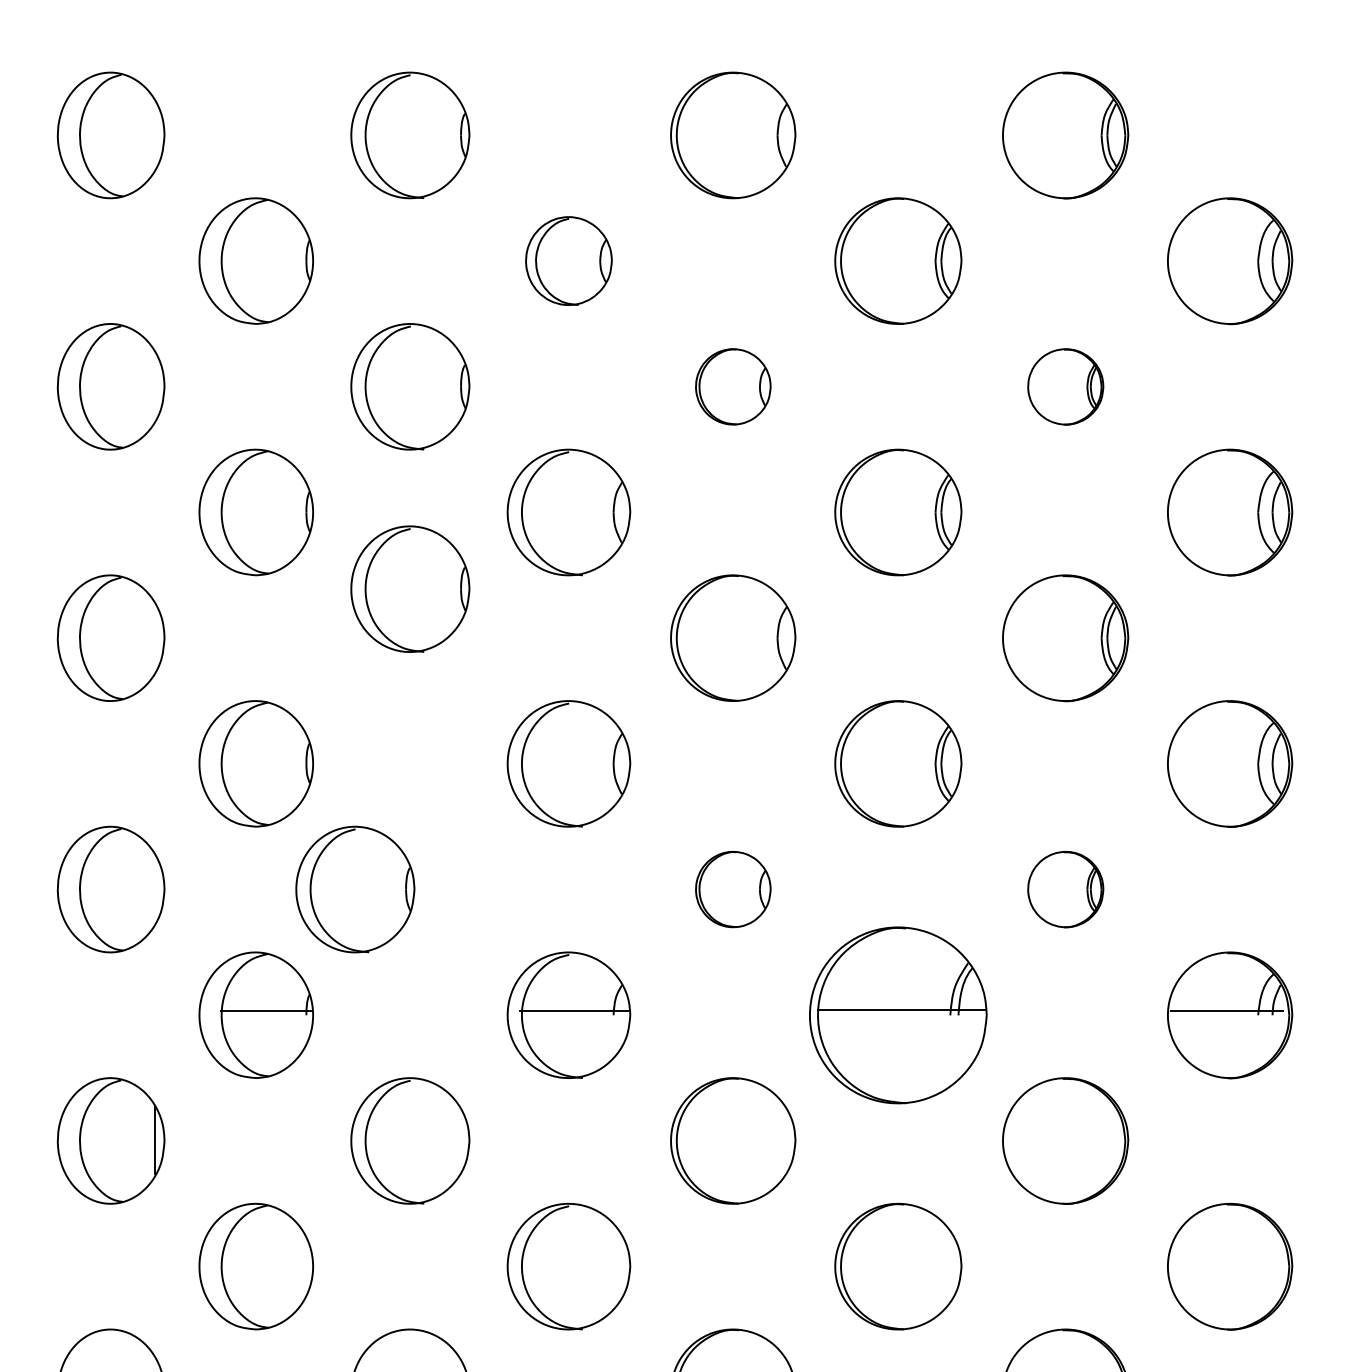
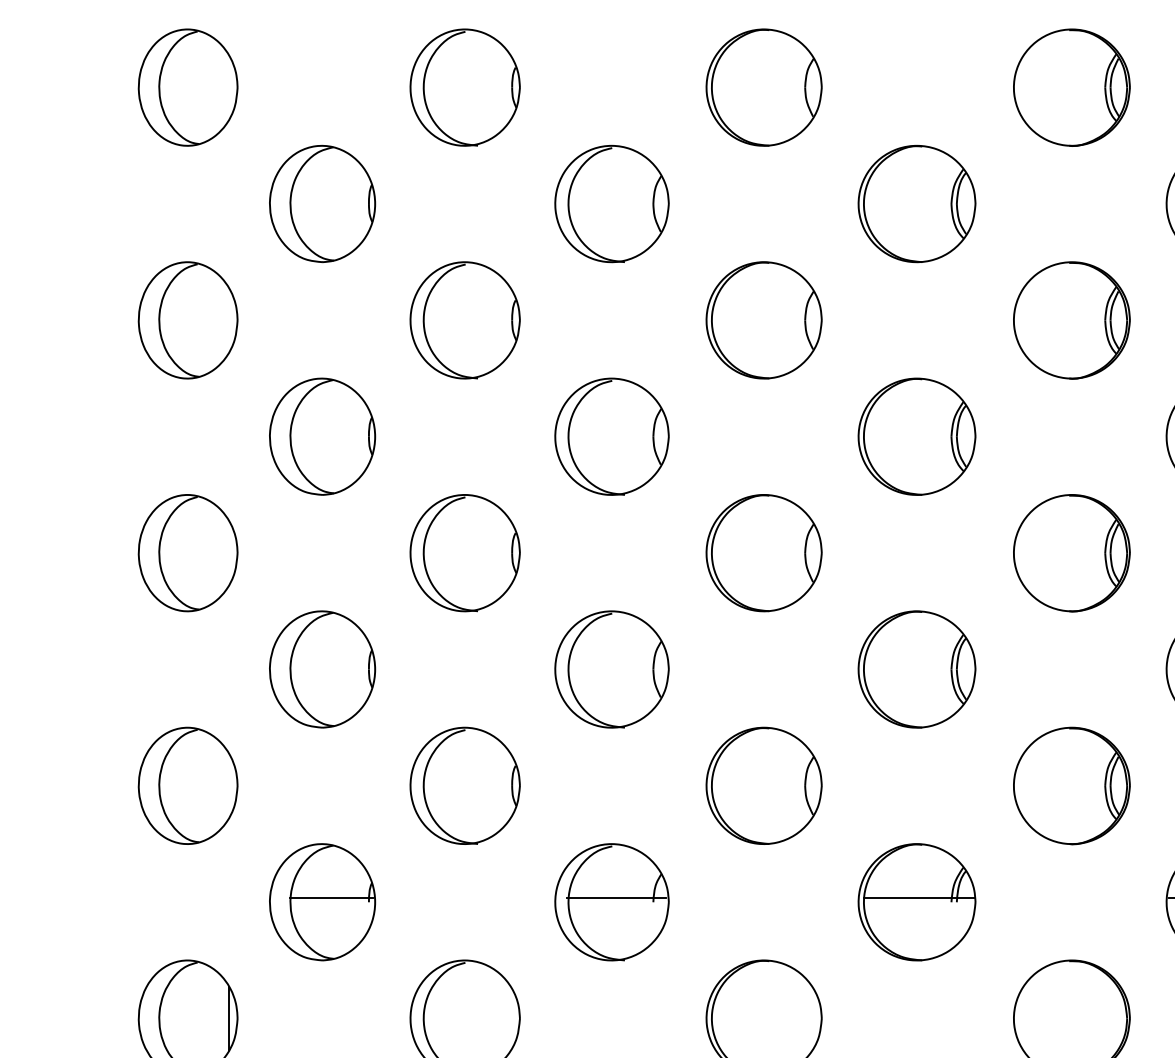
part: (568, 260) -> (611, 203), size x1.43
part: (733, 386) -> (764, 320), size x1.67
part: (1065, 386) -> (1071, 320), size x1.67
part: (410, 588) -> (465, 552), moved
part: (355, 889) -> (465, 785), moved
part: (733, 889) -> (764, 785), size x1.67
part: (1065, 889) -> (1071, 785), size x1.67
part: (898, 1014) -> (917, 901), size x0.71

